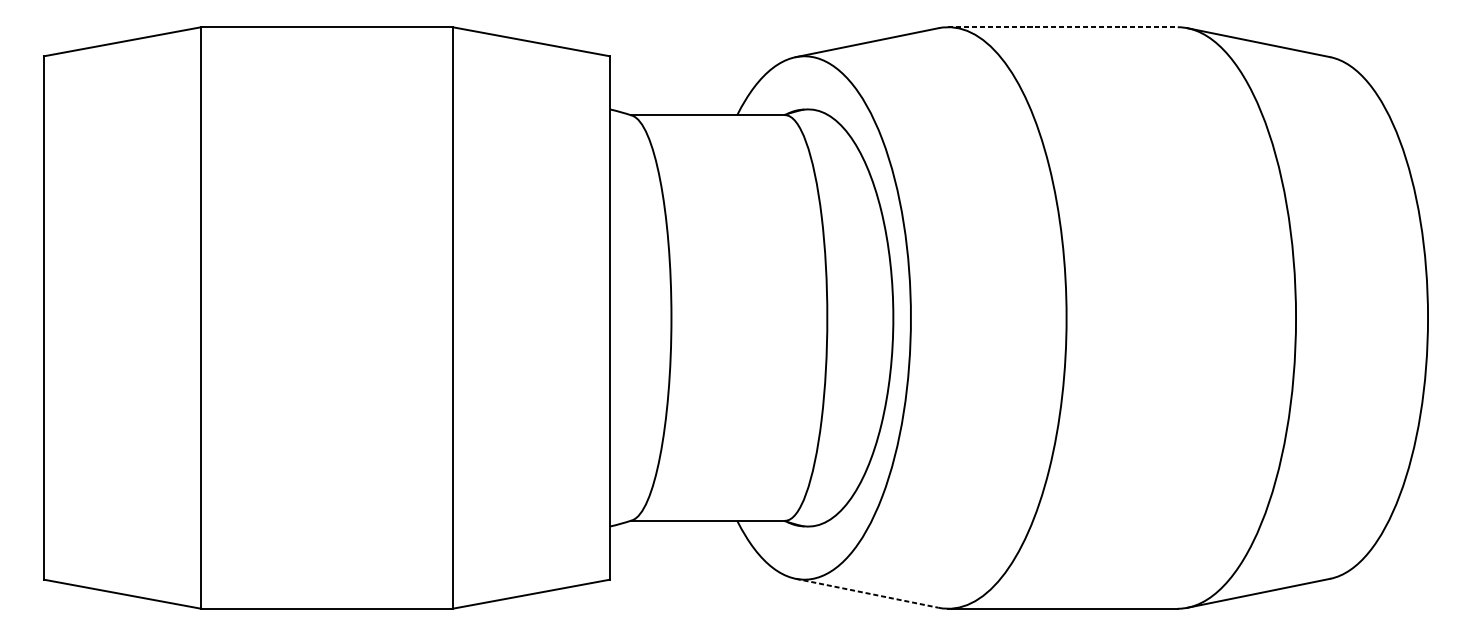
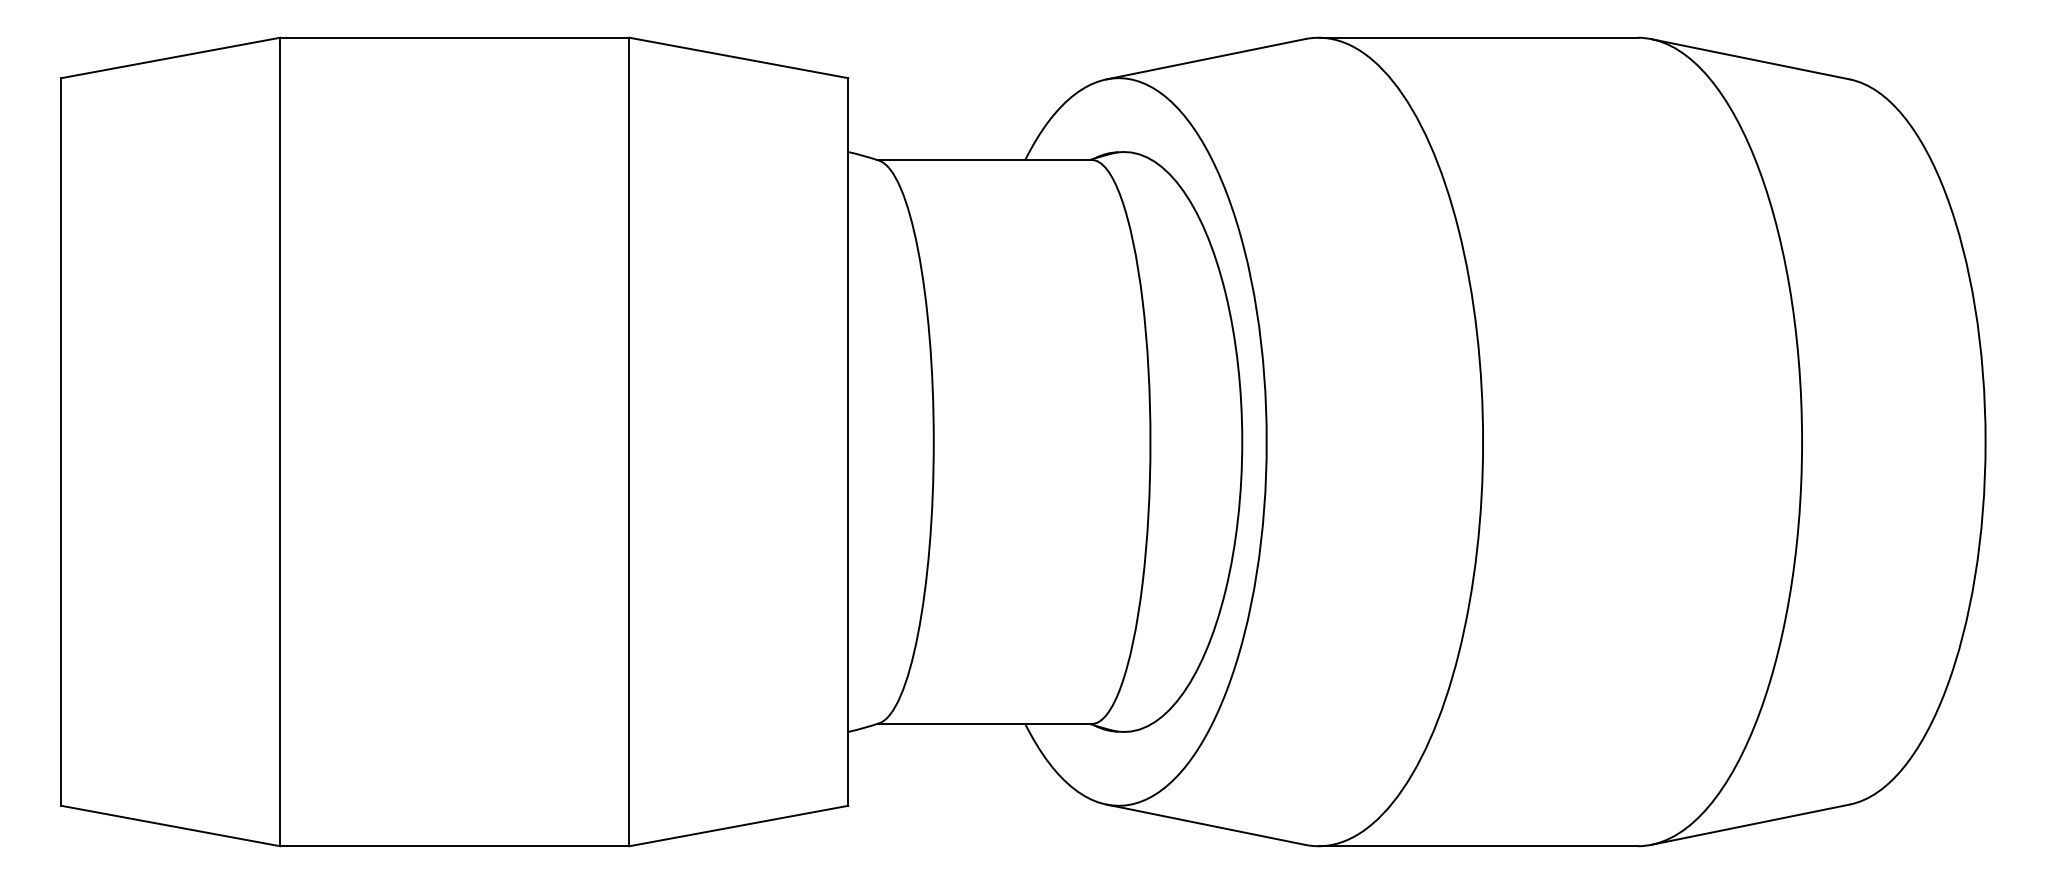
line: (1063, 27) -> (1478, 37), dashed -> solid
line: (867, 593) -> (1206, 824), dashed -> solid

